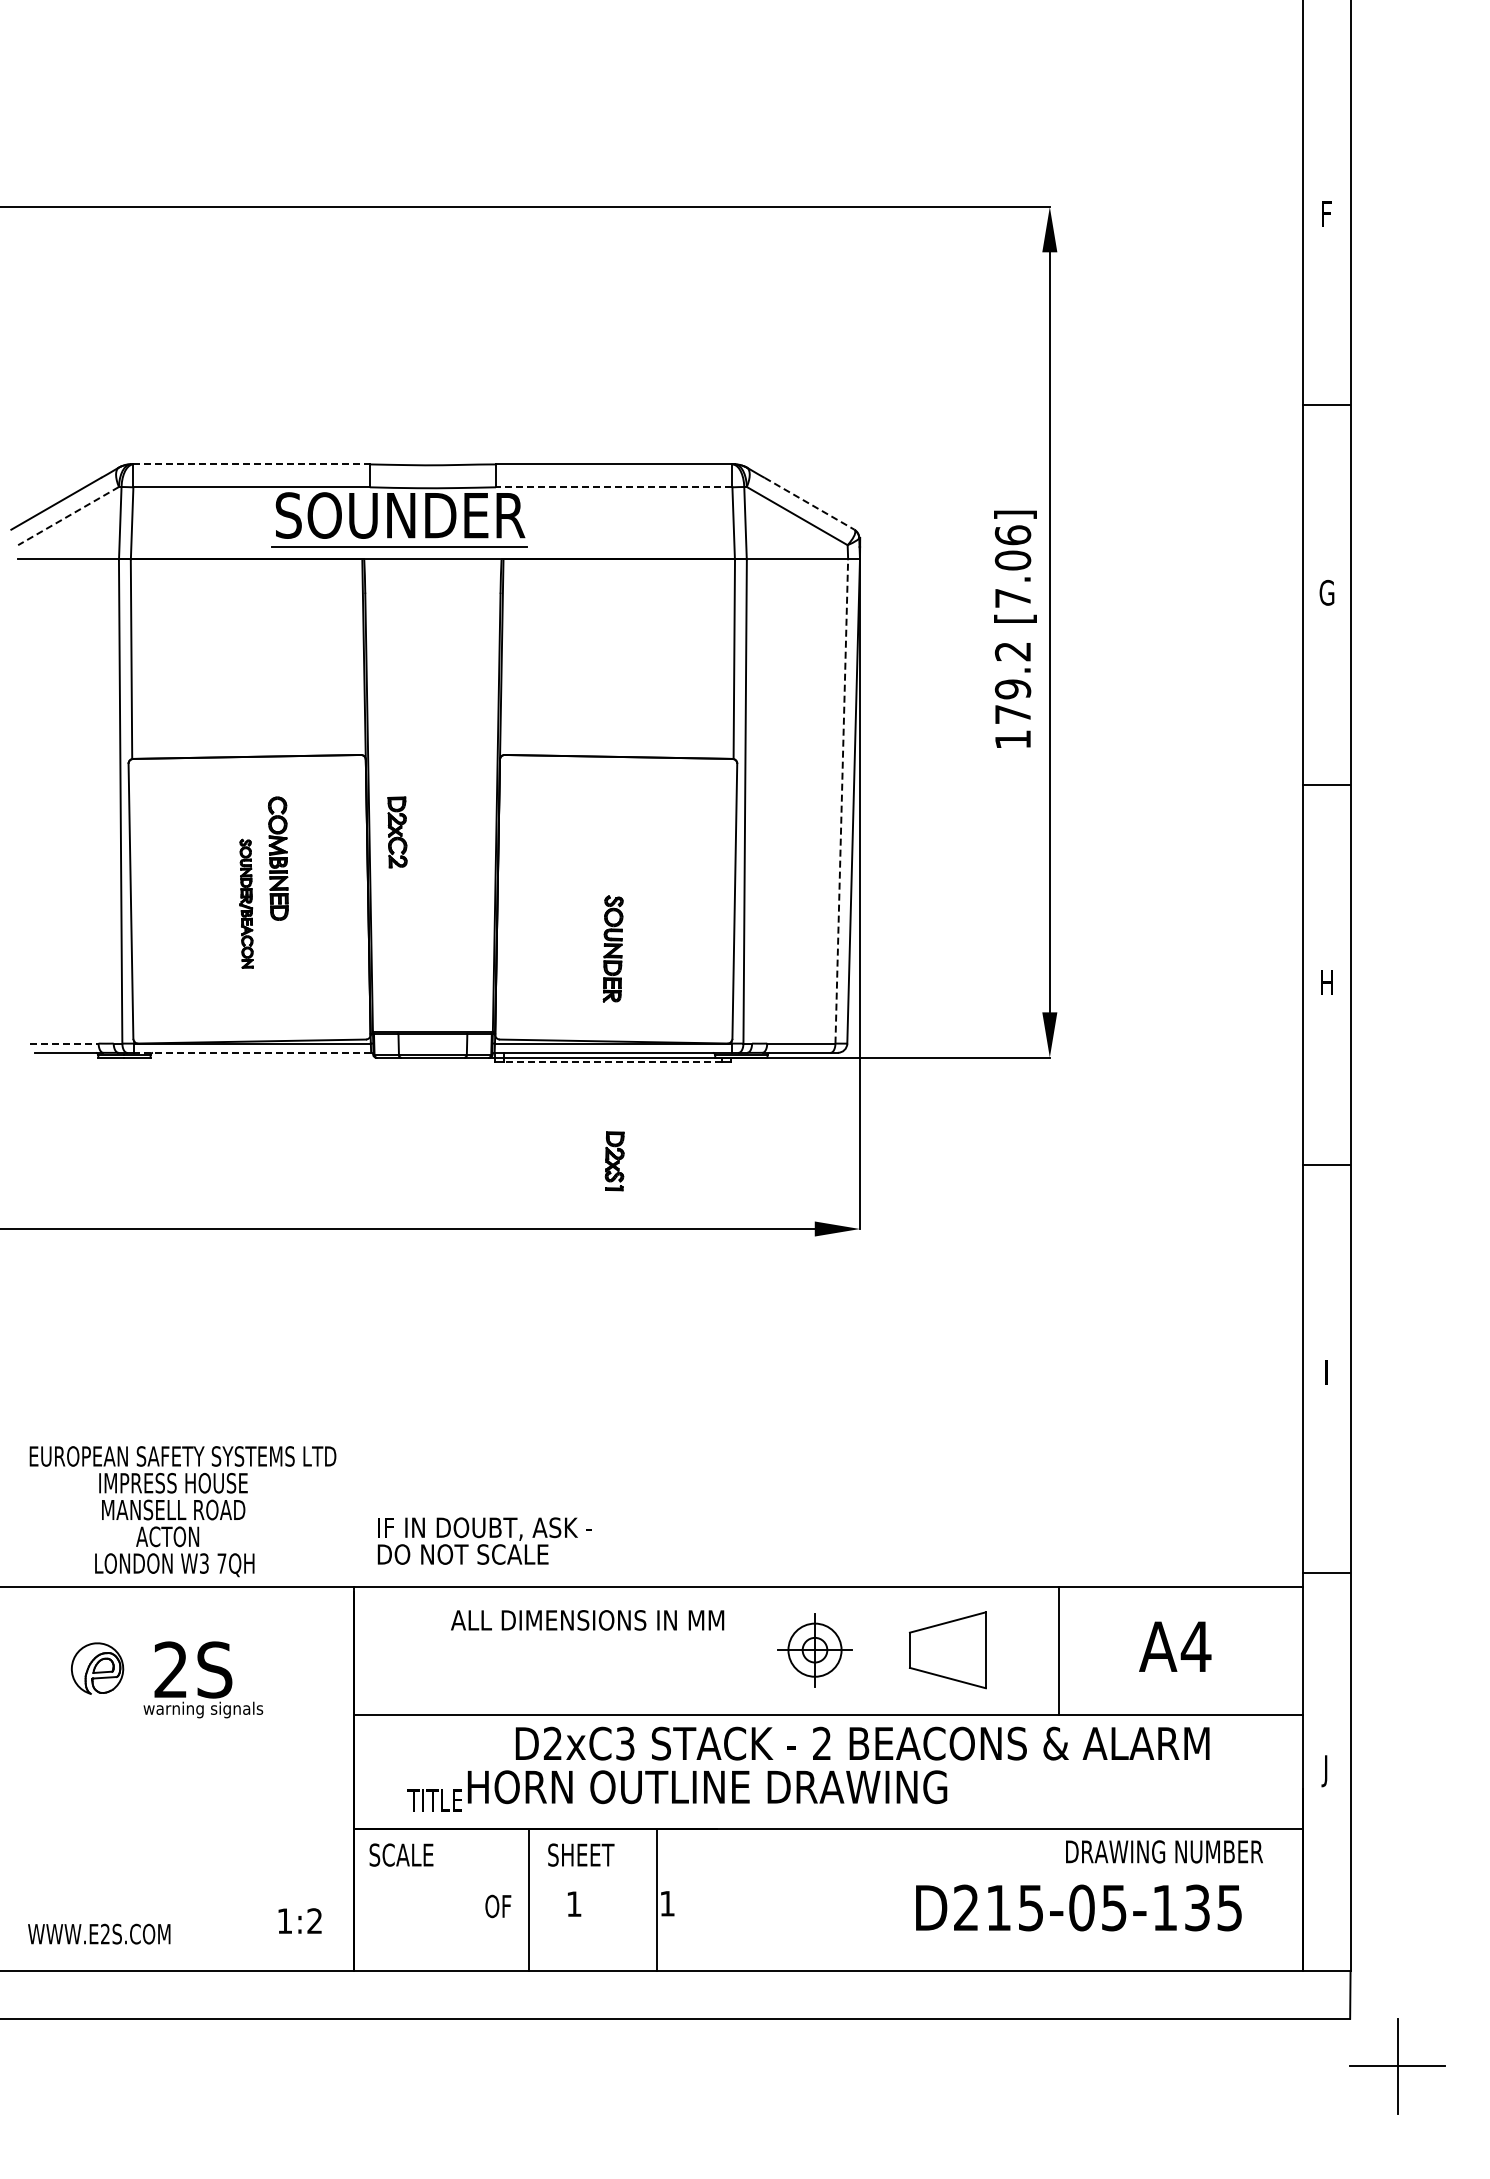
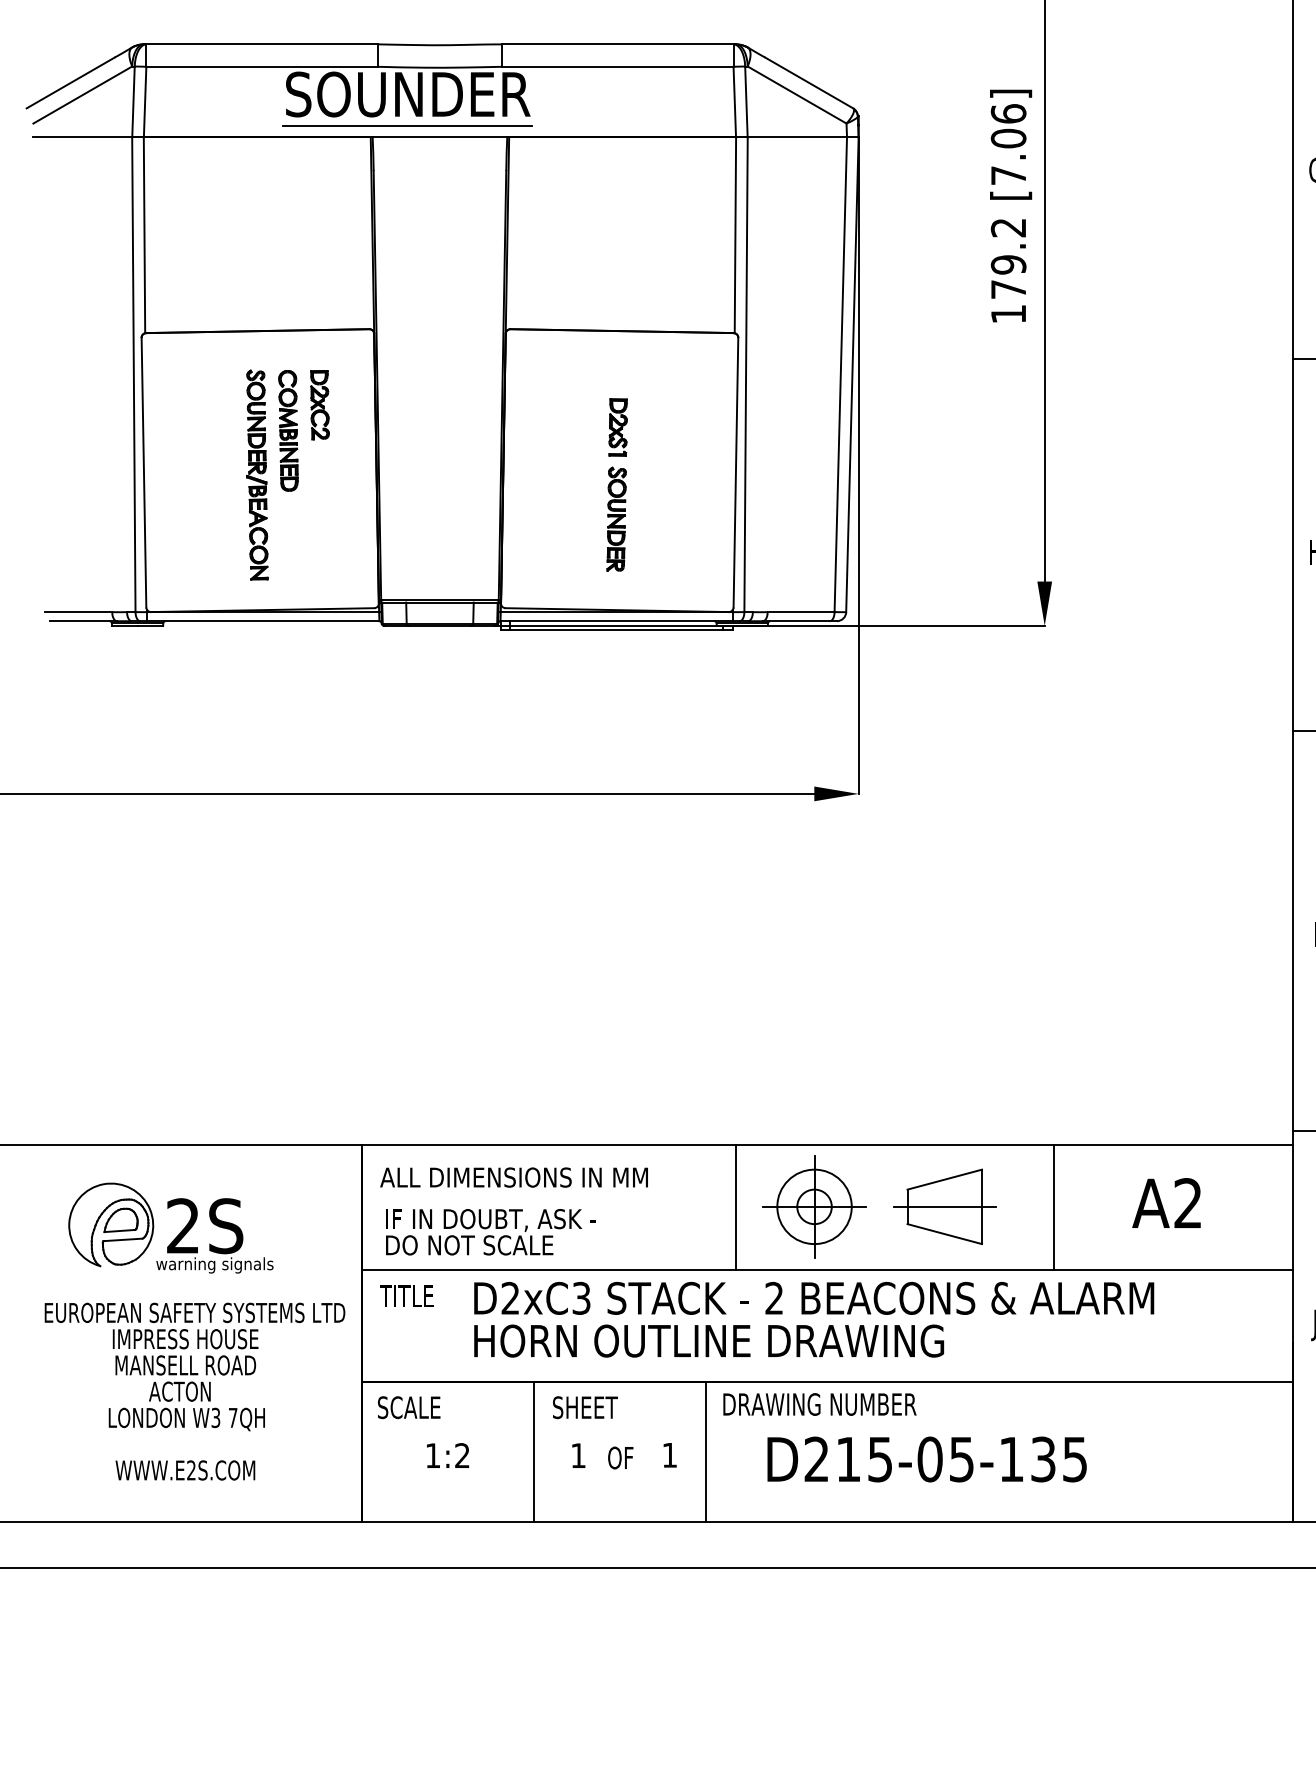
line: (252, 464) -> (263, 44), dashed -> solid
line: (613, 487) -> (616, 66), dashed -> solid
line: (809, 503) -> (809, 82), dashed -> solid
line: (68, 516) -> (82, 95), dashed -> solid
line: (841, 800) -> (840, 373), dashed -> solid
part: (397, 832) -> (319, 405), moved
part: (246, 903) -> (257, 474), size x1.67
line: (64, 1043) -> (78, 612), dashed -> solid
line: (252, 1052) -> (263, 620), dashed -> solid
line: (613, 1062) -> (616, 630), dashed -> solid
part: (614, 1161) -> (617, 427), moved
text: (182, 1511) -> (194, 1366), moved
text: (484, 1540) -> (490, 1231), moved
text: (587, 1620) -> (514, 1177), moved
text: (1195, 1645) -> (1187, 1202), A4 -> A2
part: (814, 1649) -> (814, 1206), size x1.43
line: (947, 1650) -> (944, 1207), added
line: (735, 1651) -> (736, 1208), added
part: (97, 1668) -> (111, 1224), size x1.67
text: (862, 1743) -> (814, 1298), moved
text: (434, 1800) -> (406, 1296), moved
text: (1164, 1851) -> (819, 1404), moved
line: (656, 1899) -> (706, 1451), moved
text: (498, 1906) -> (620, 1458), moved
text: (1078, 1907) -> (926, 1459), moved
text: (299, 1920) -> (447, 1455), moved
text: (99, 1933) -> (185, 1469), moved

